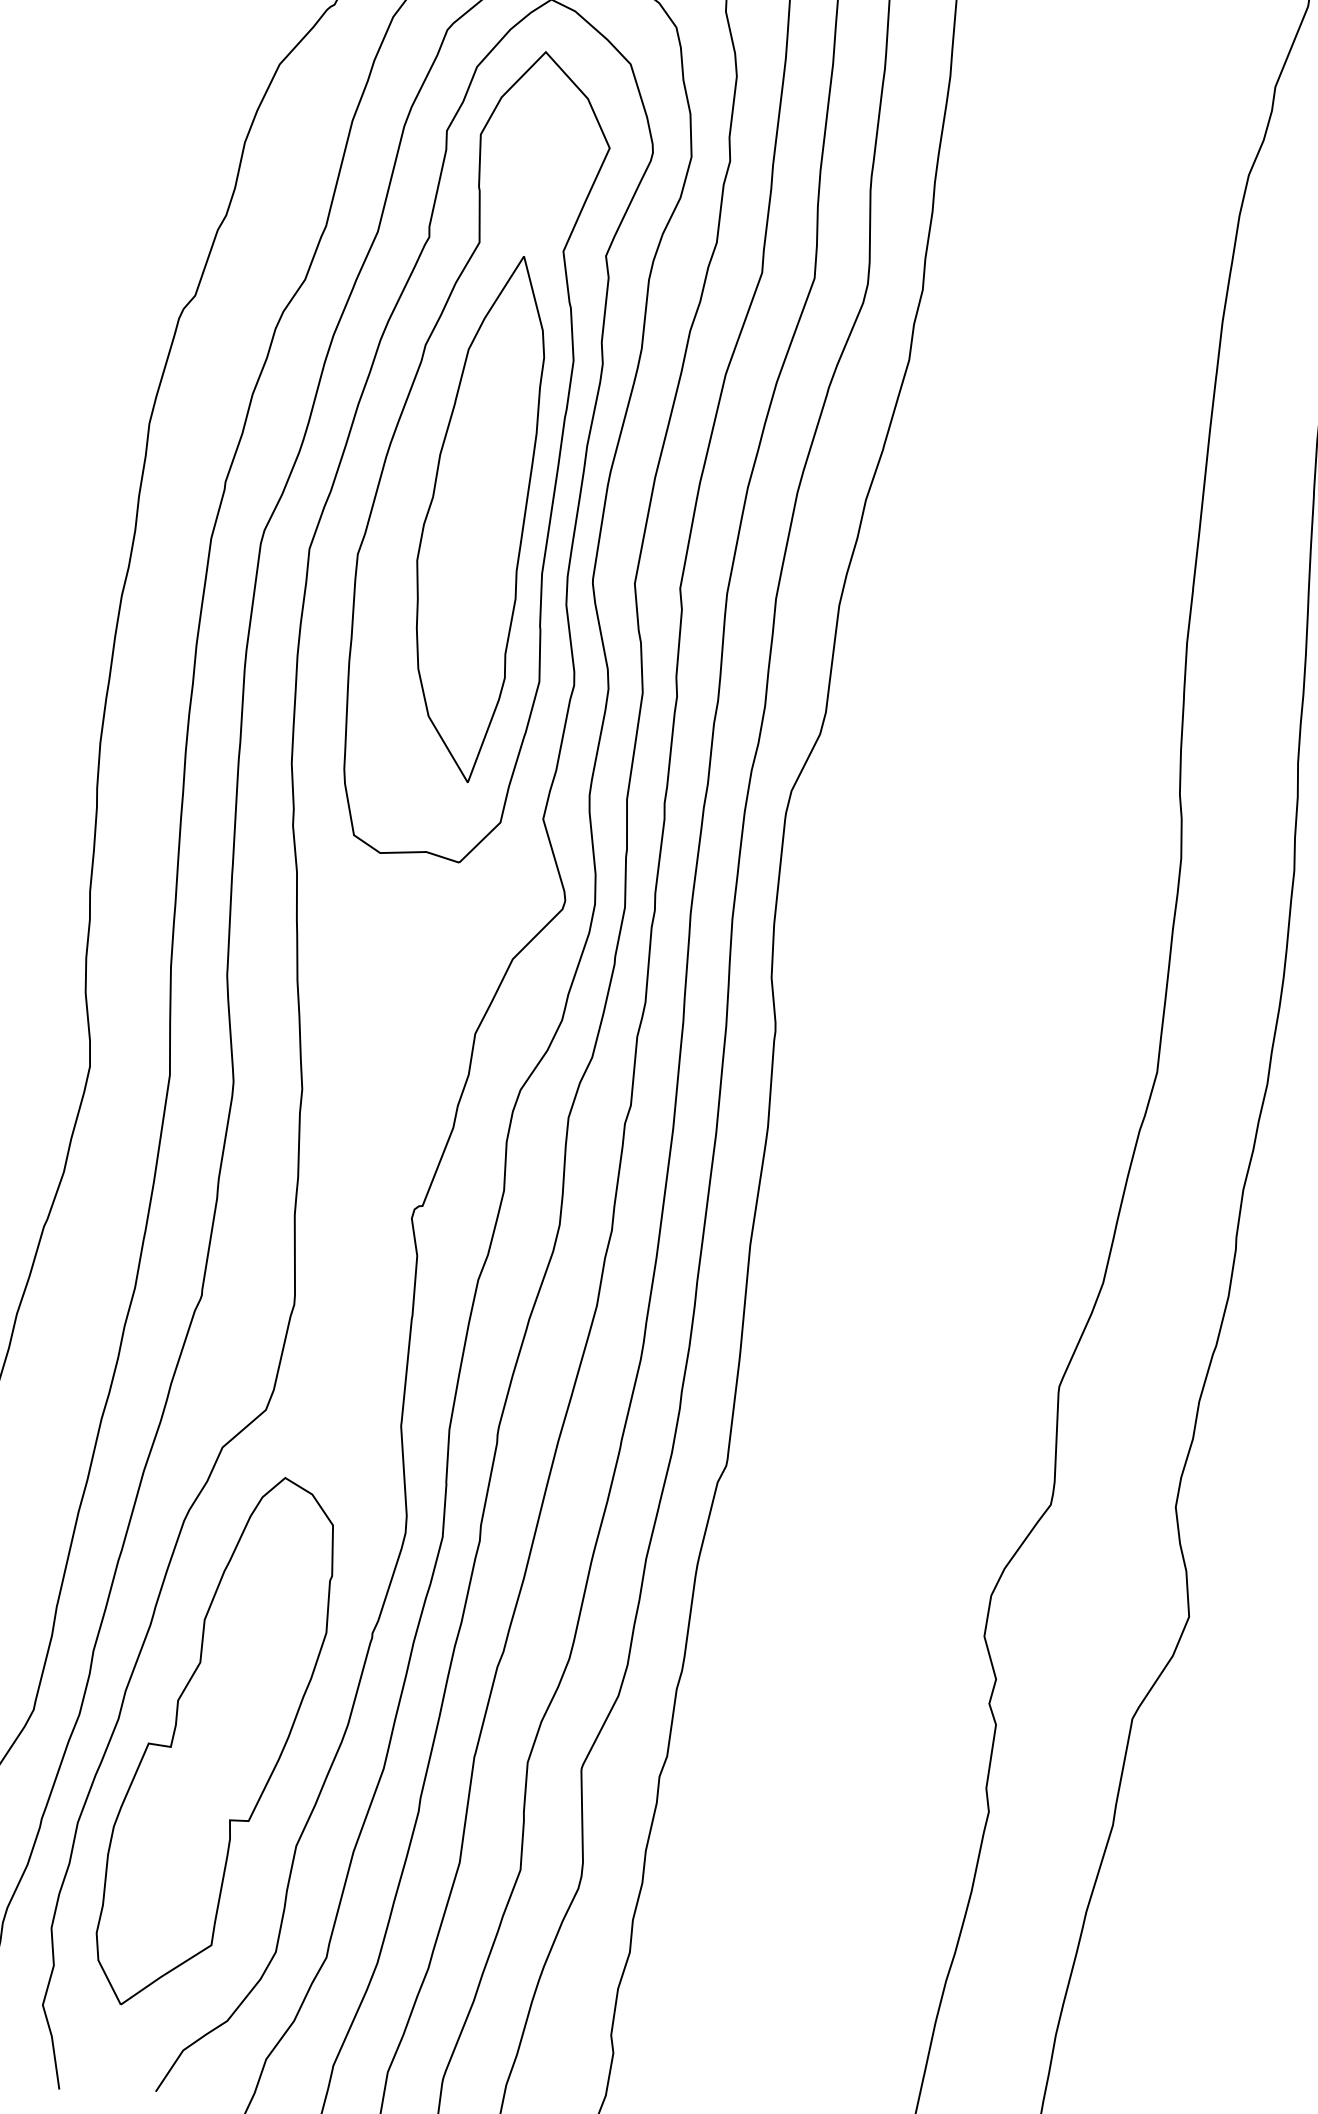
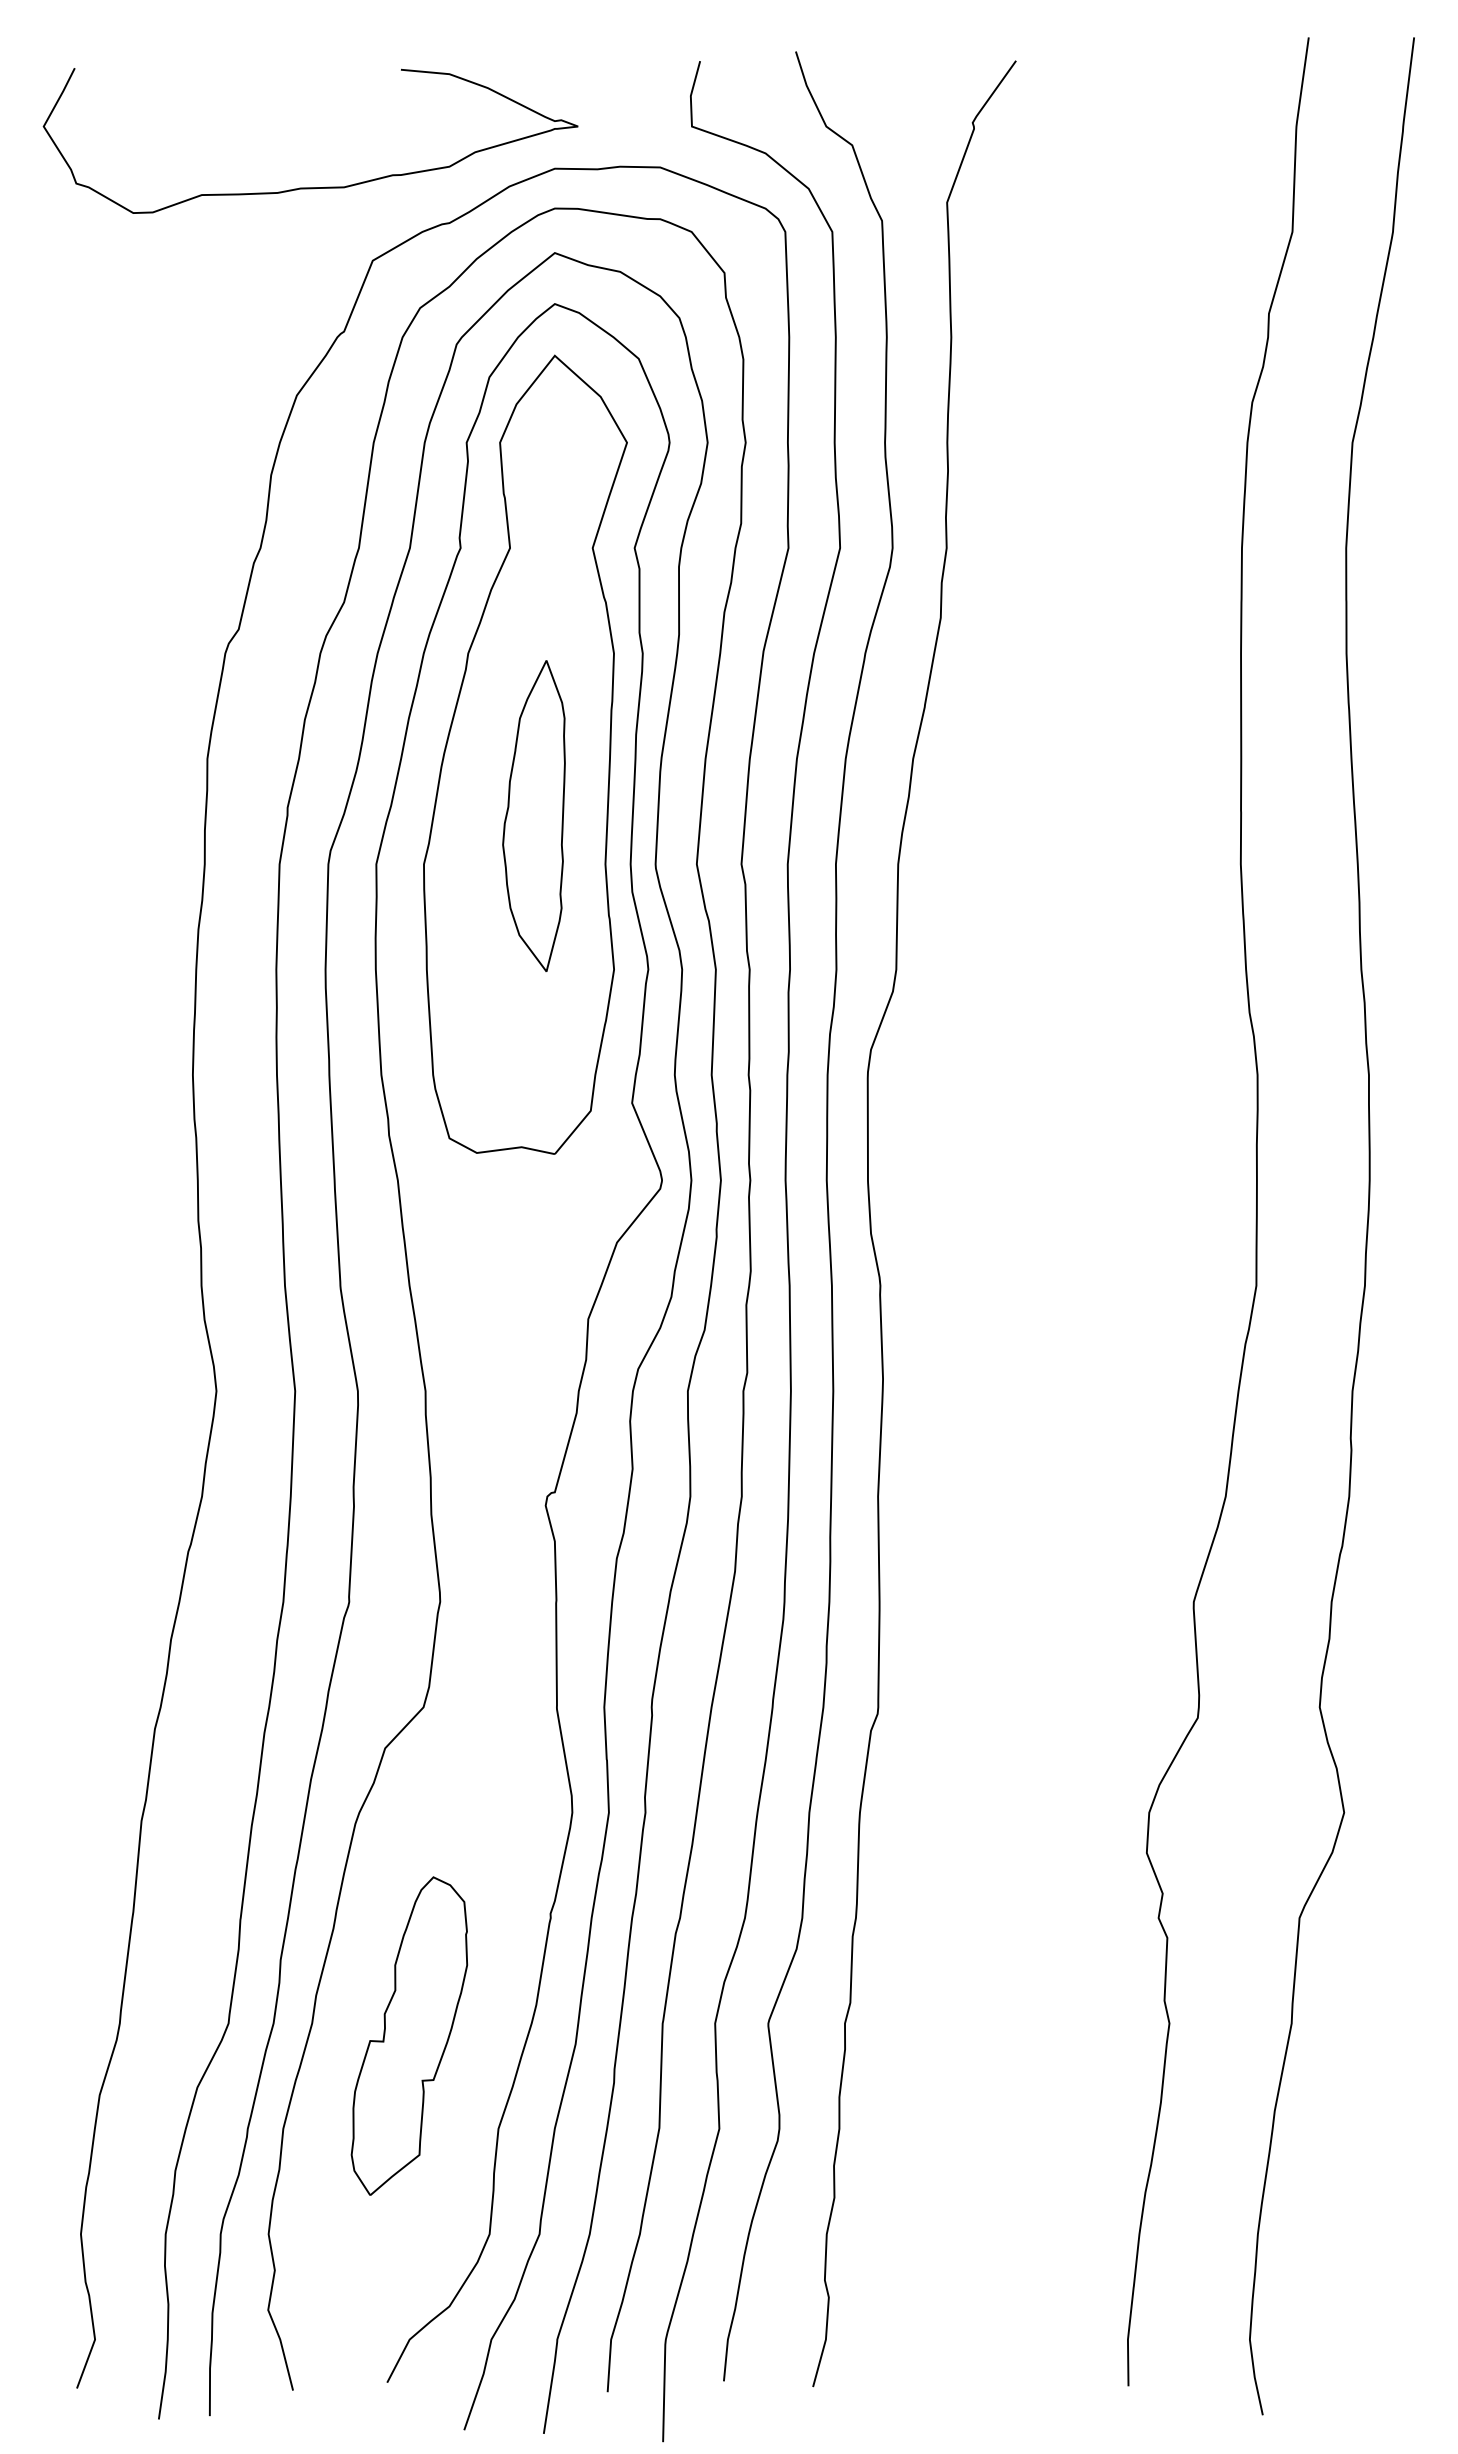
part: (474, 516) -> (533, 815), size x0.6
part: (216, 1741) -> (409, 2035), size x0.6

